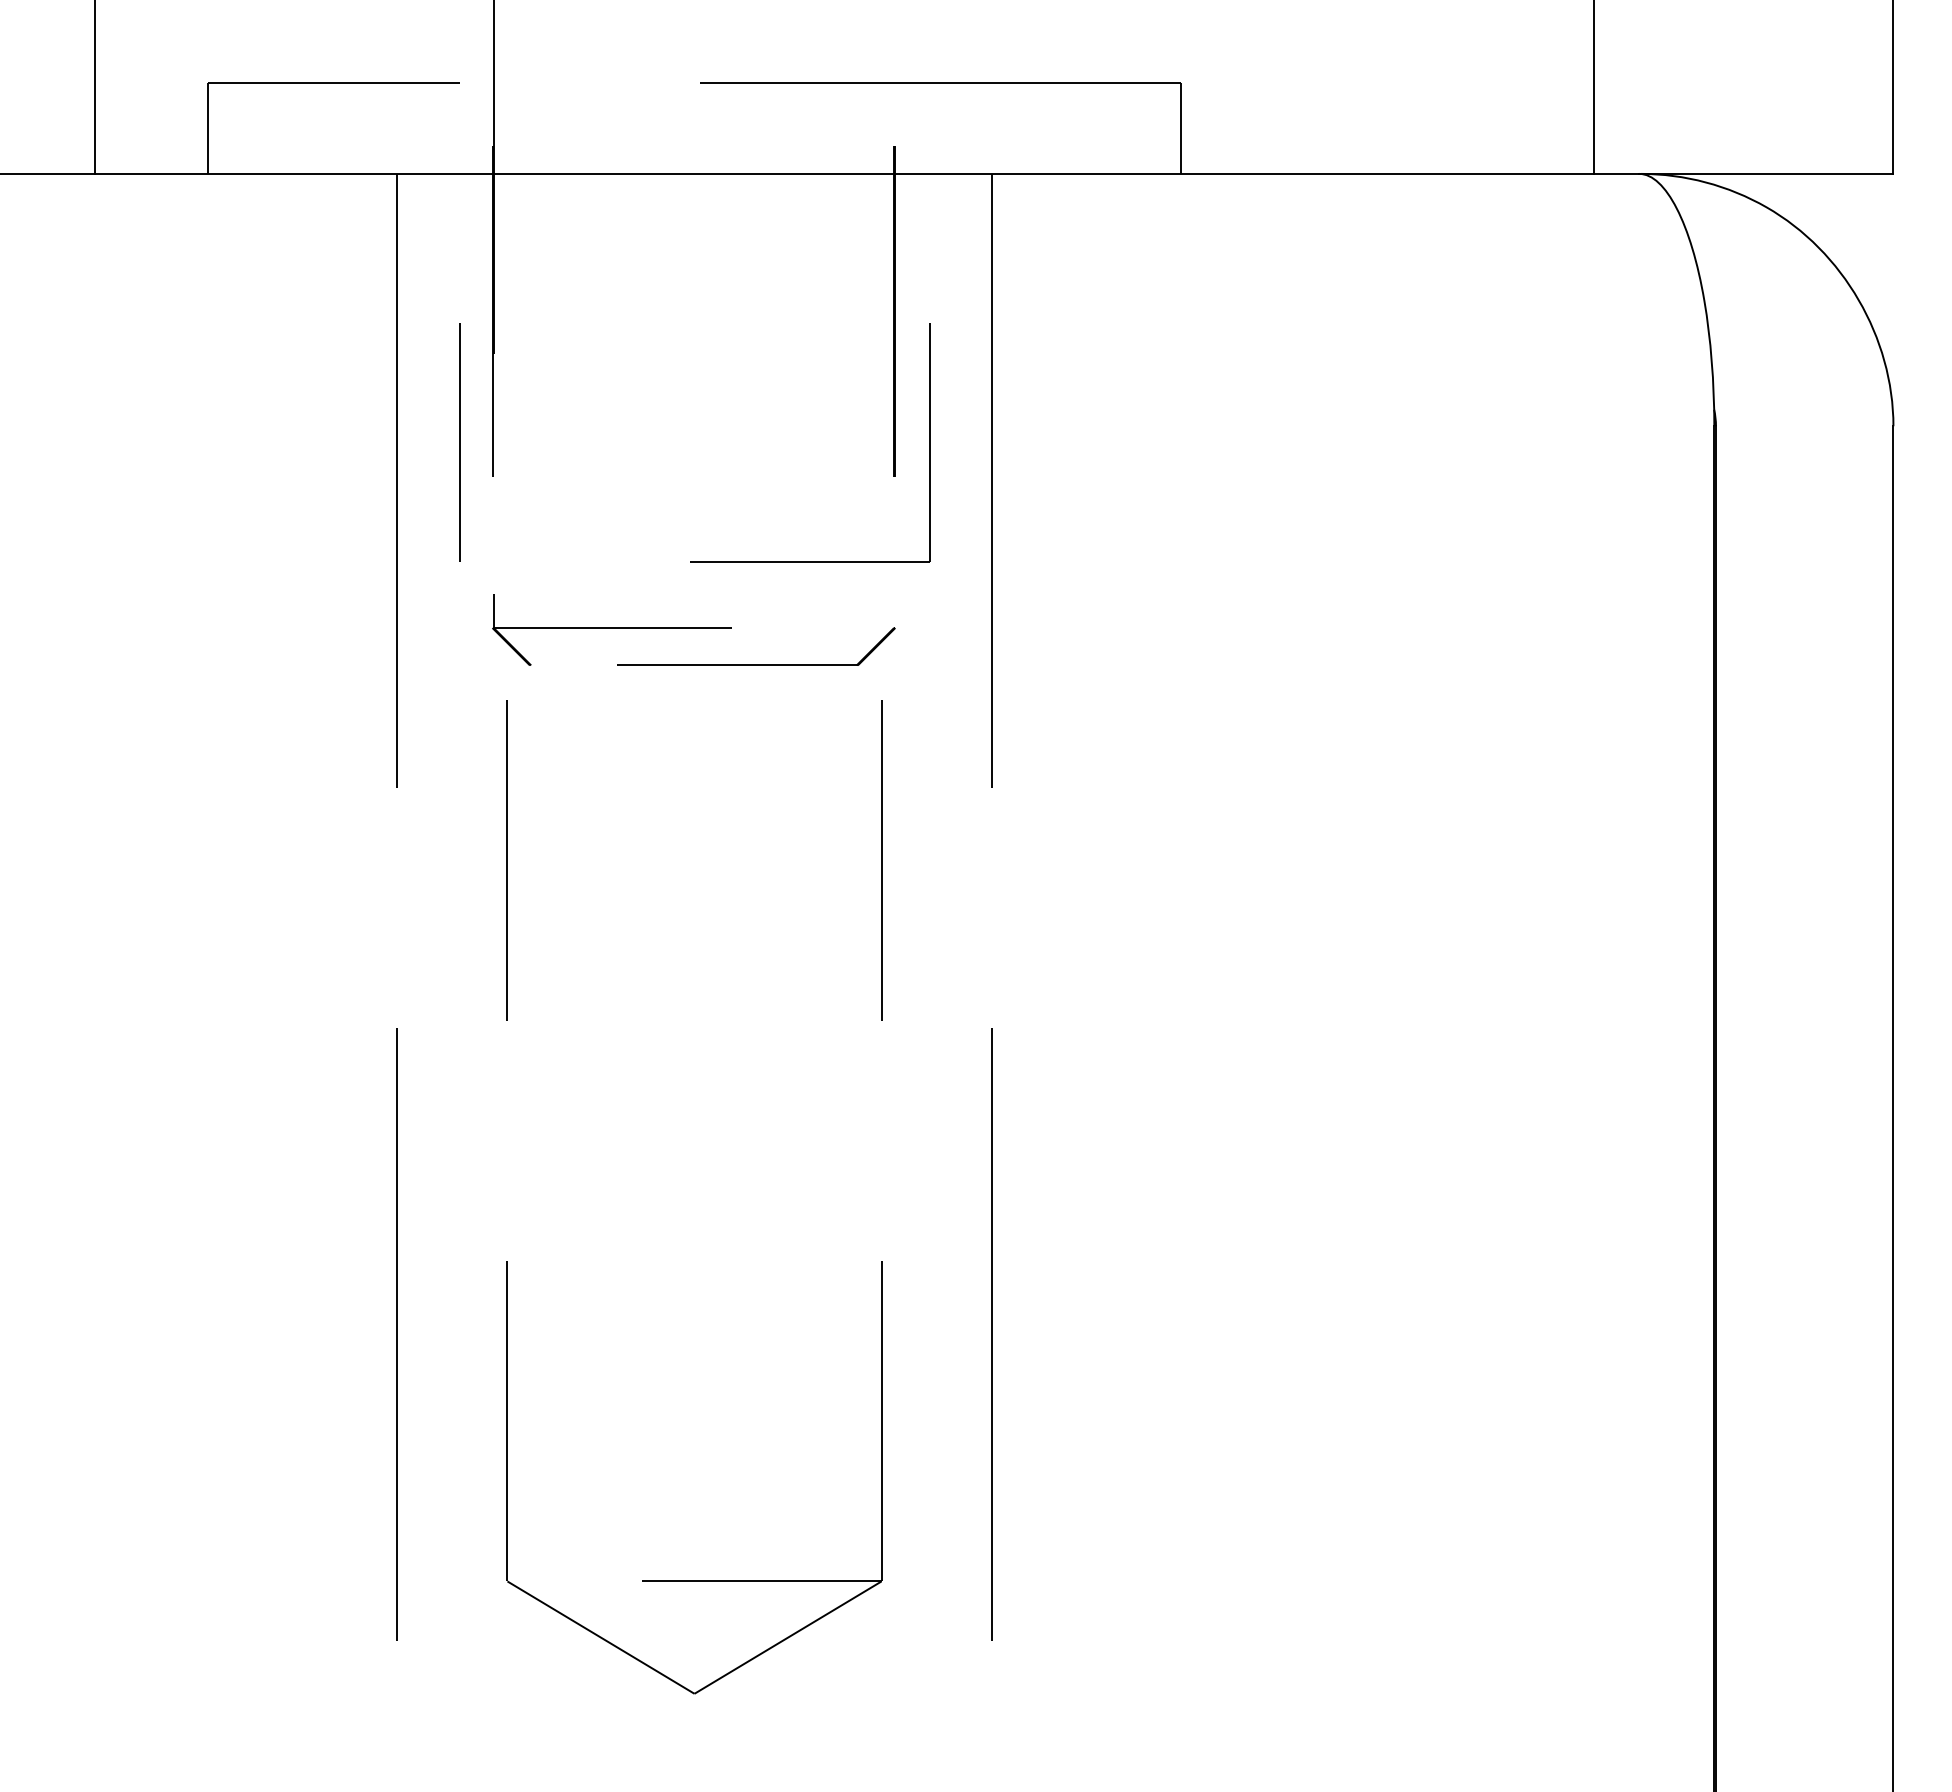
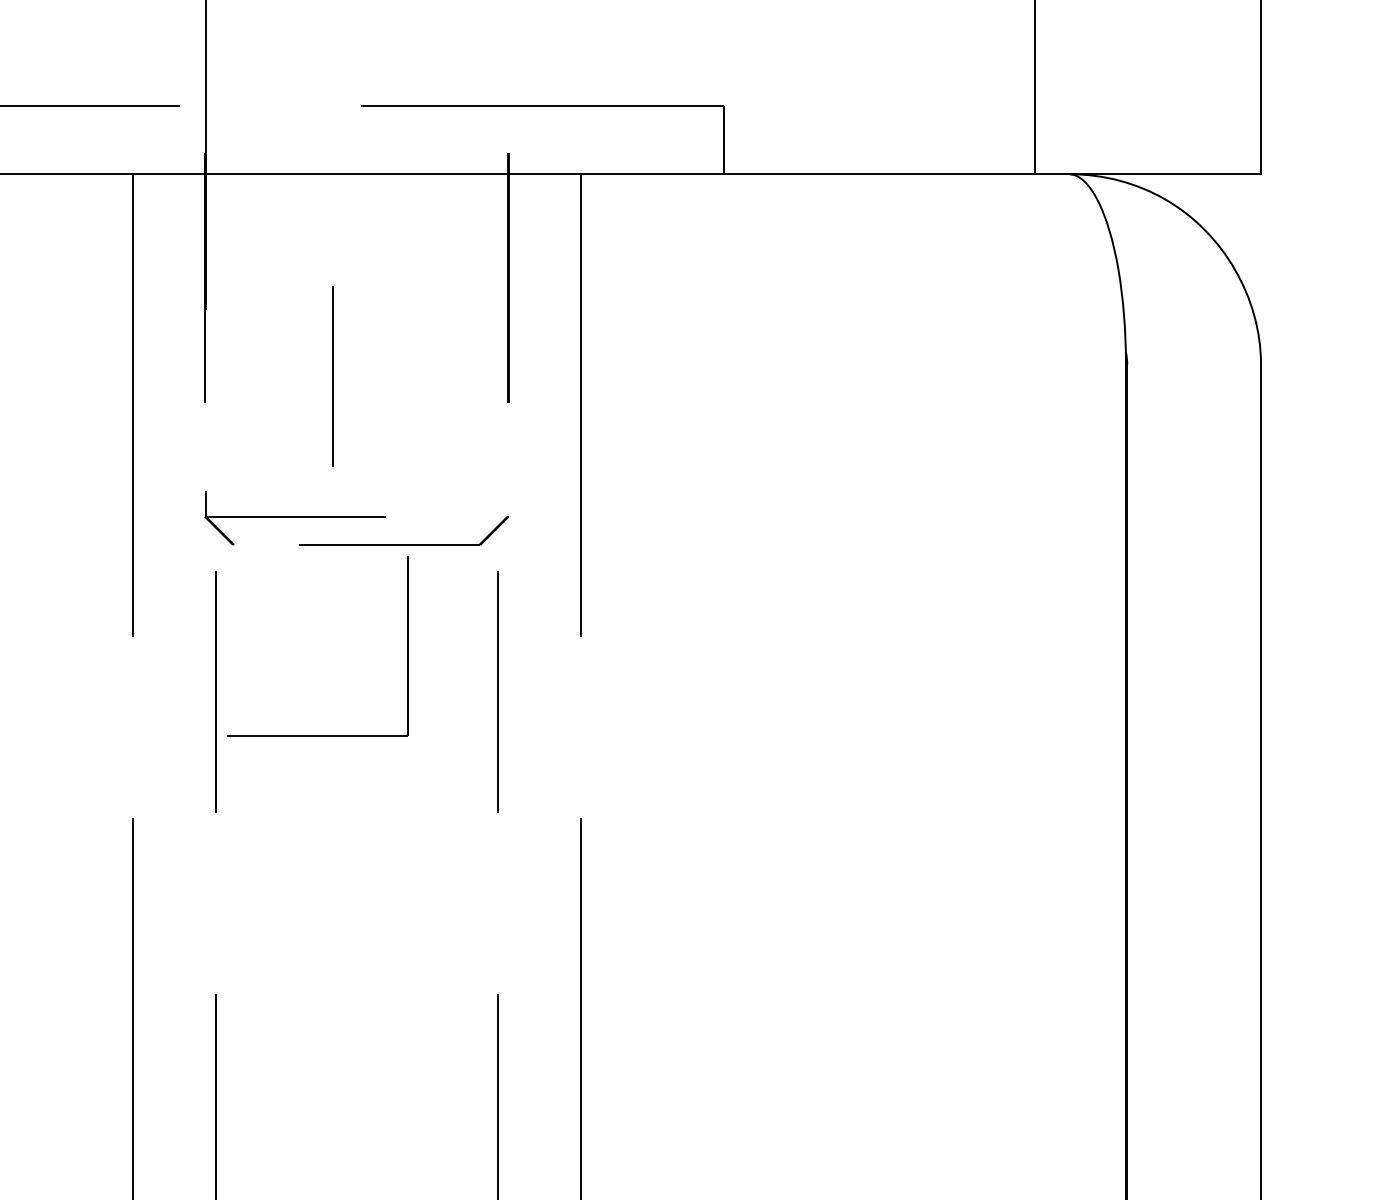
line: (459, 442) -> (333, 376), moved
part: (929, 442) -> (407, 645), moved

